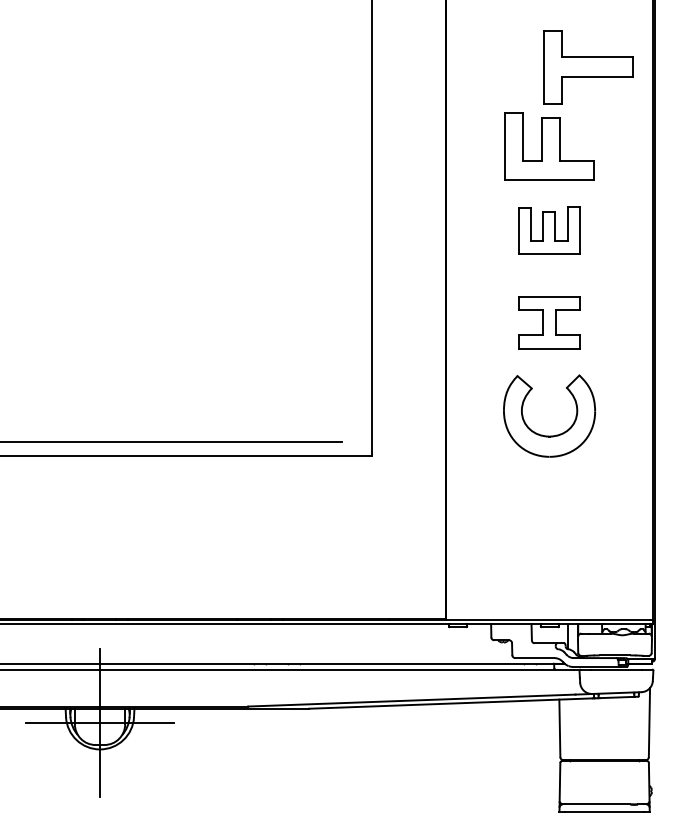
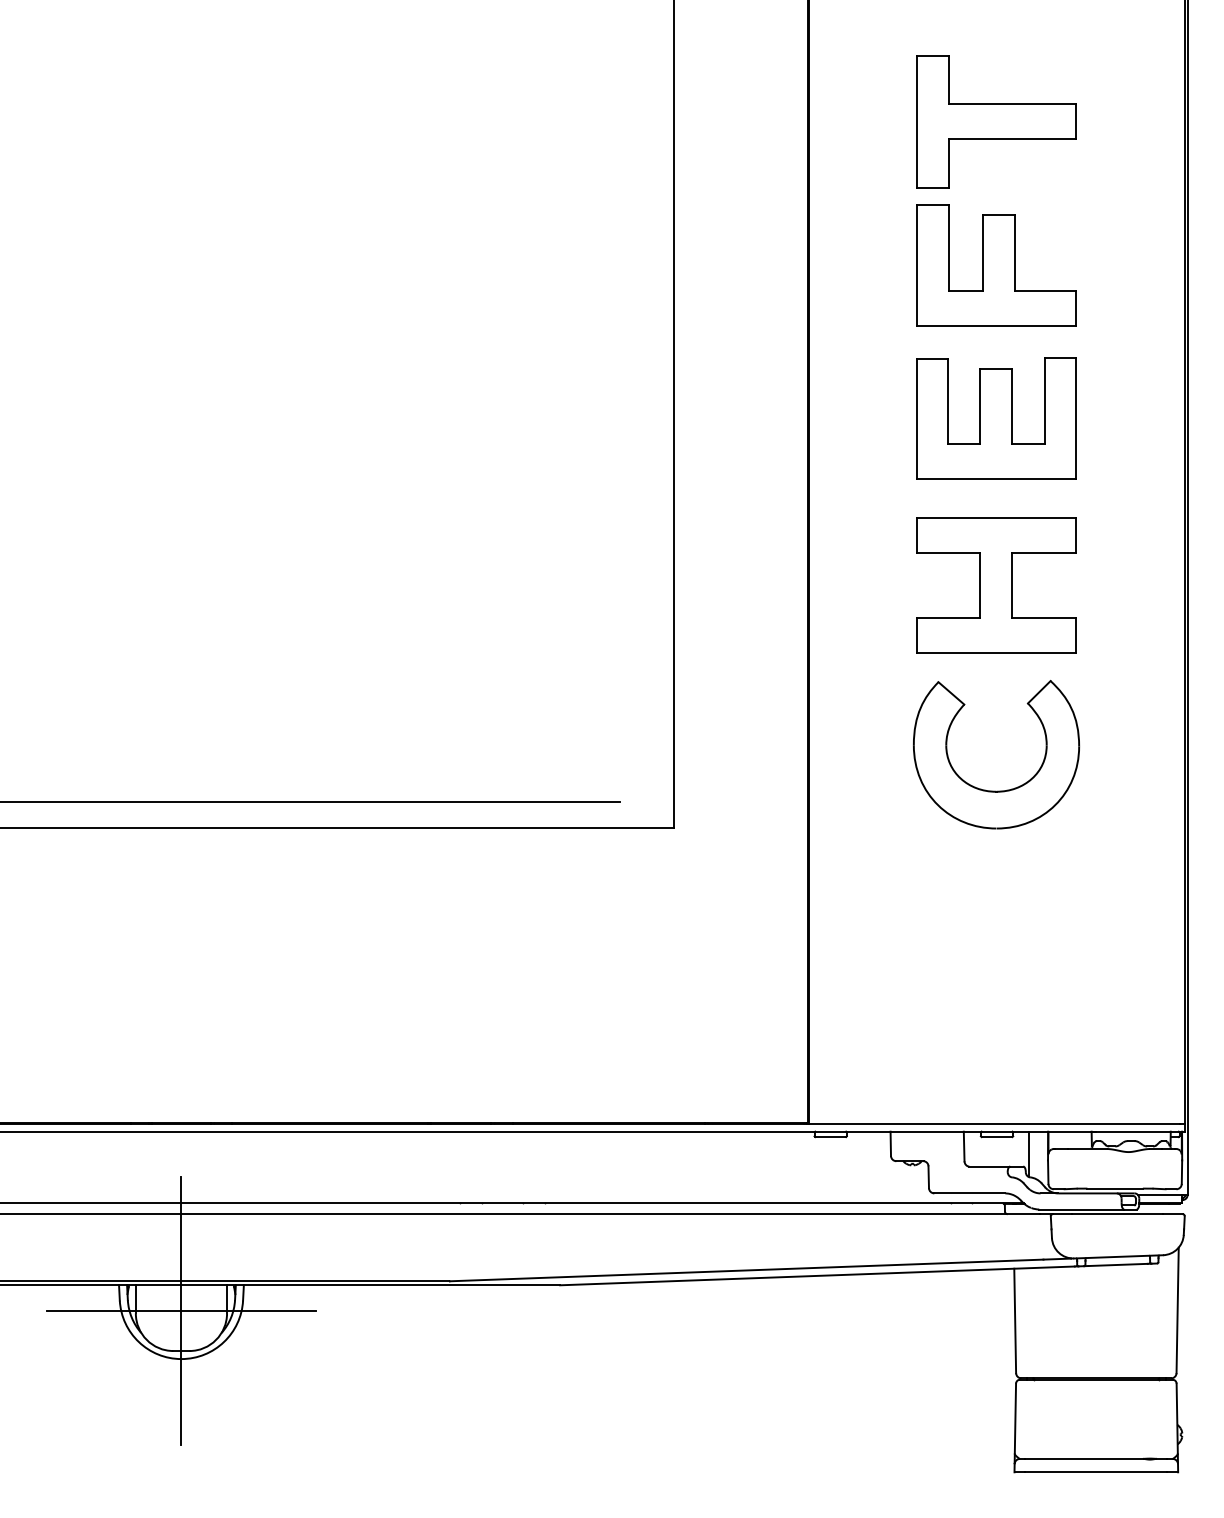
part: (588, 67) -> (996, 122), moved
part: (549, 230) -> (996, 418), size x1.43
part: (549, 322) -> (996, 584), size x1.43

